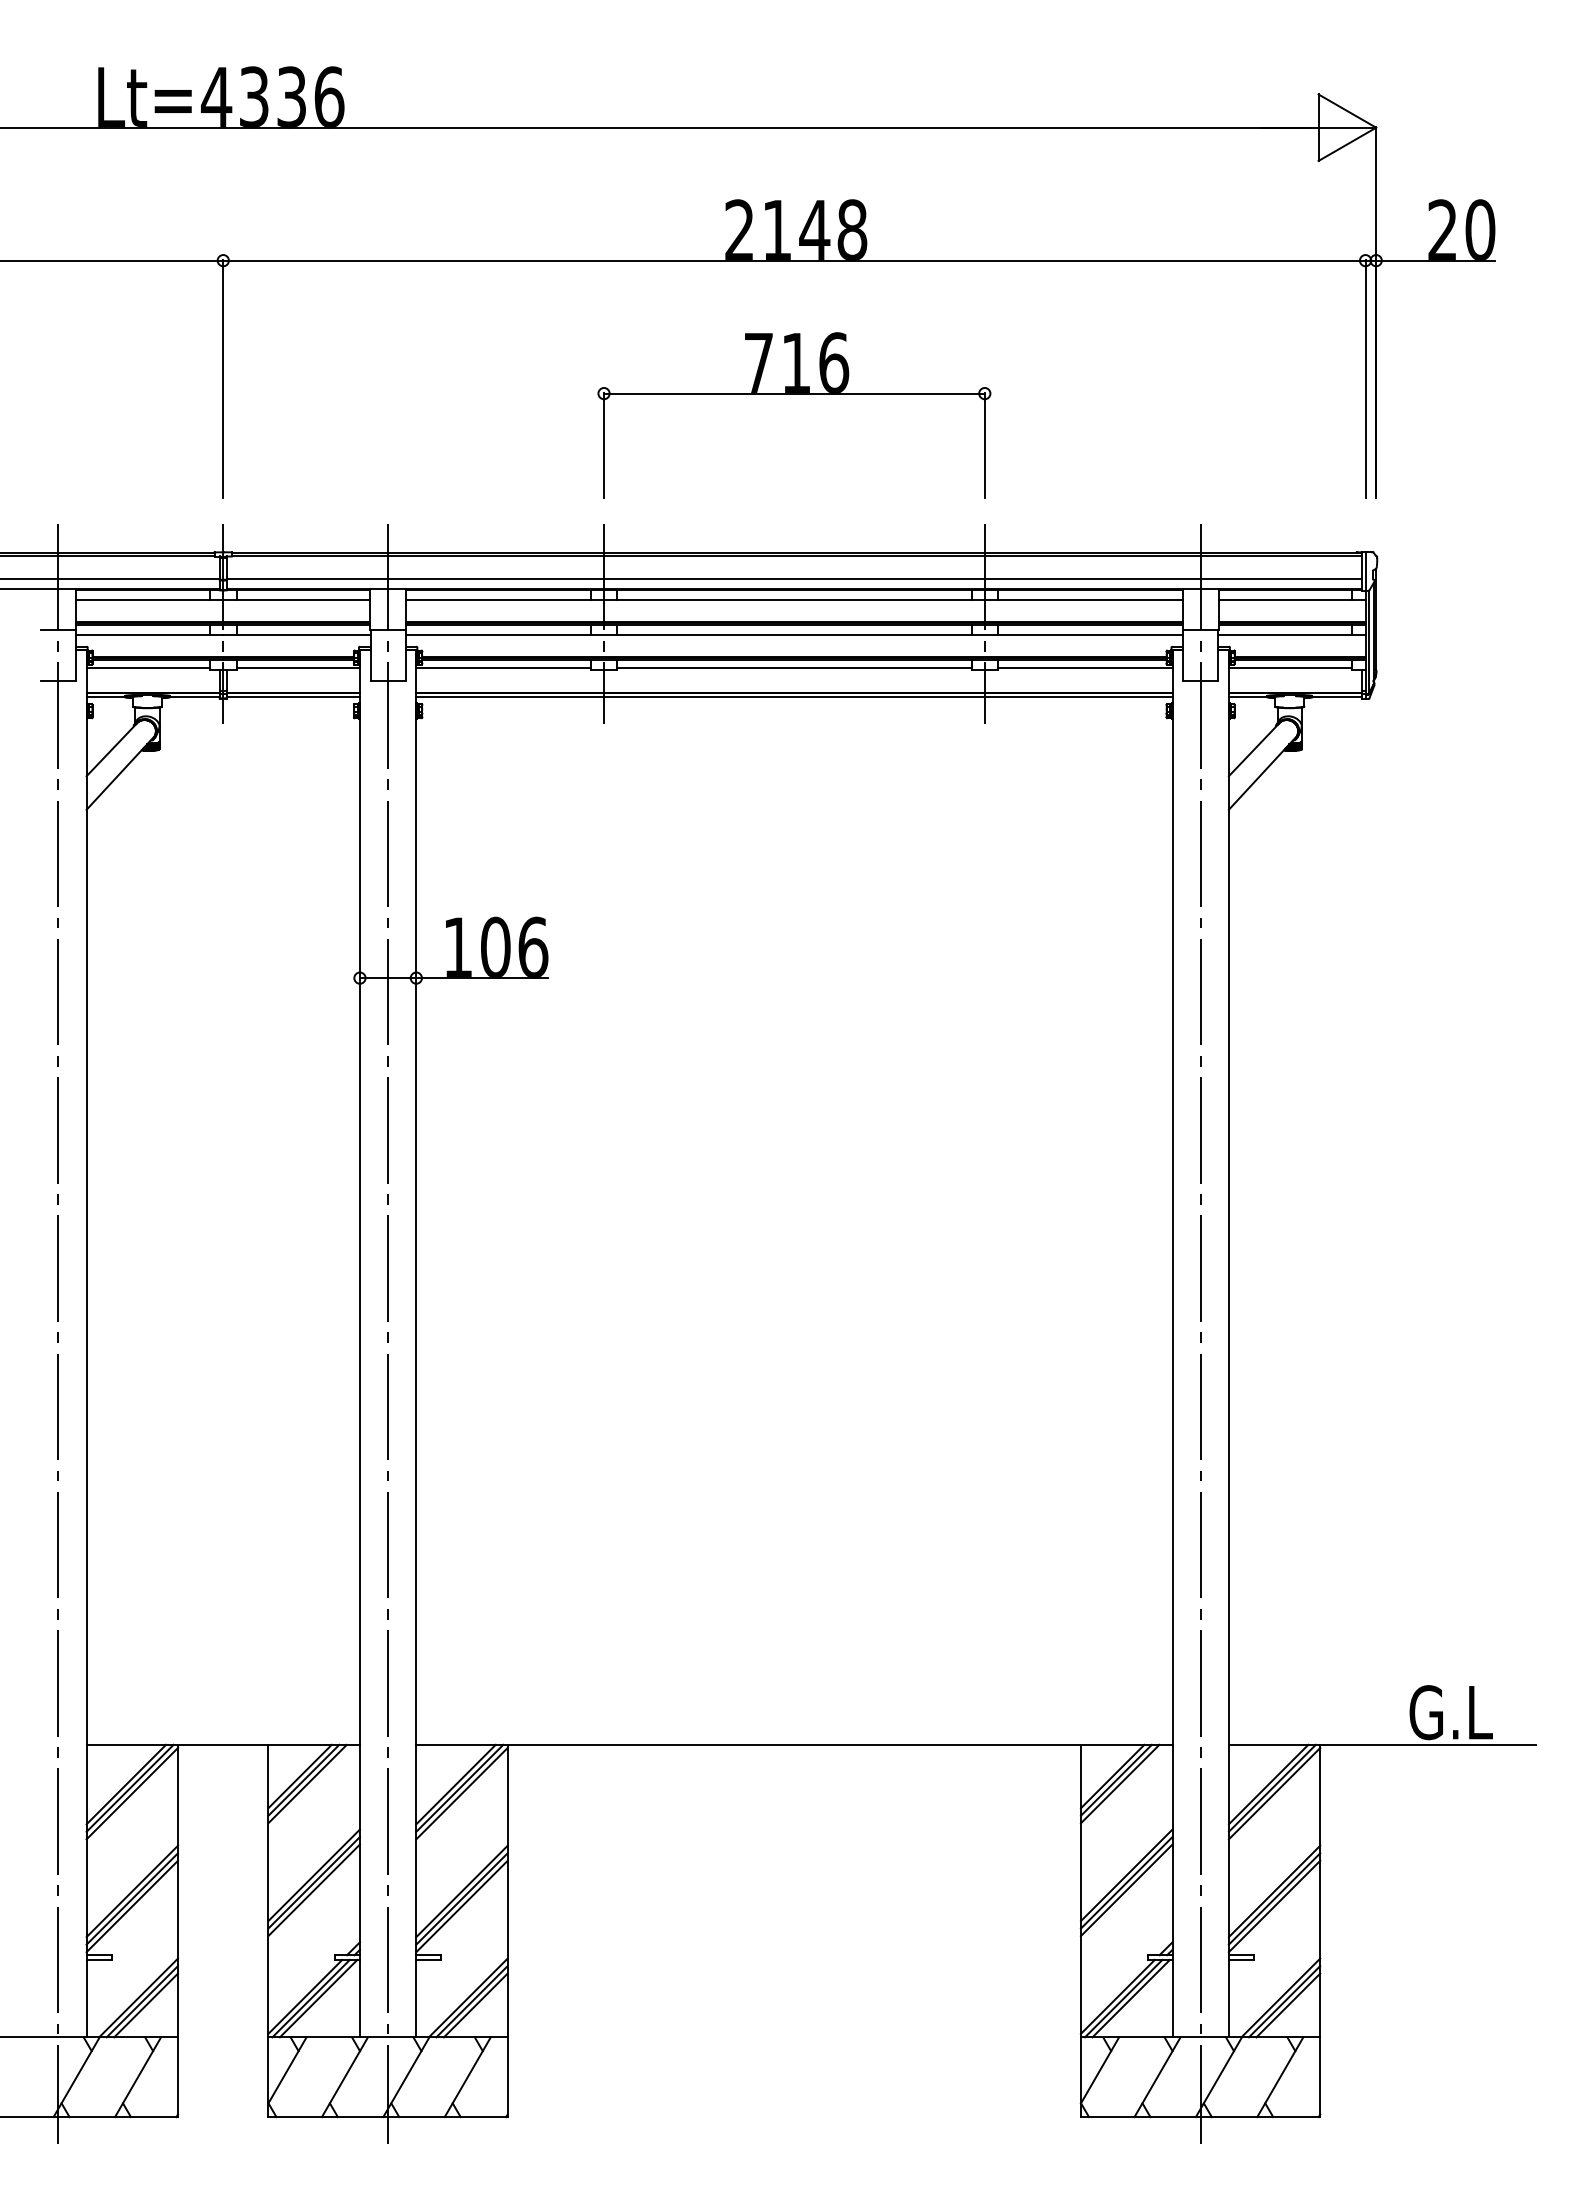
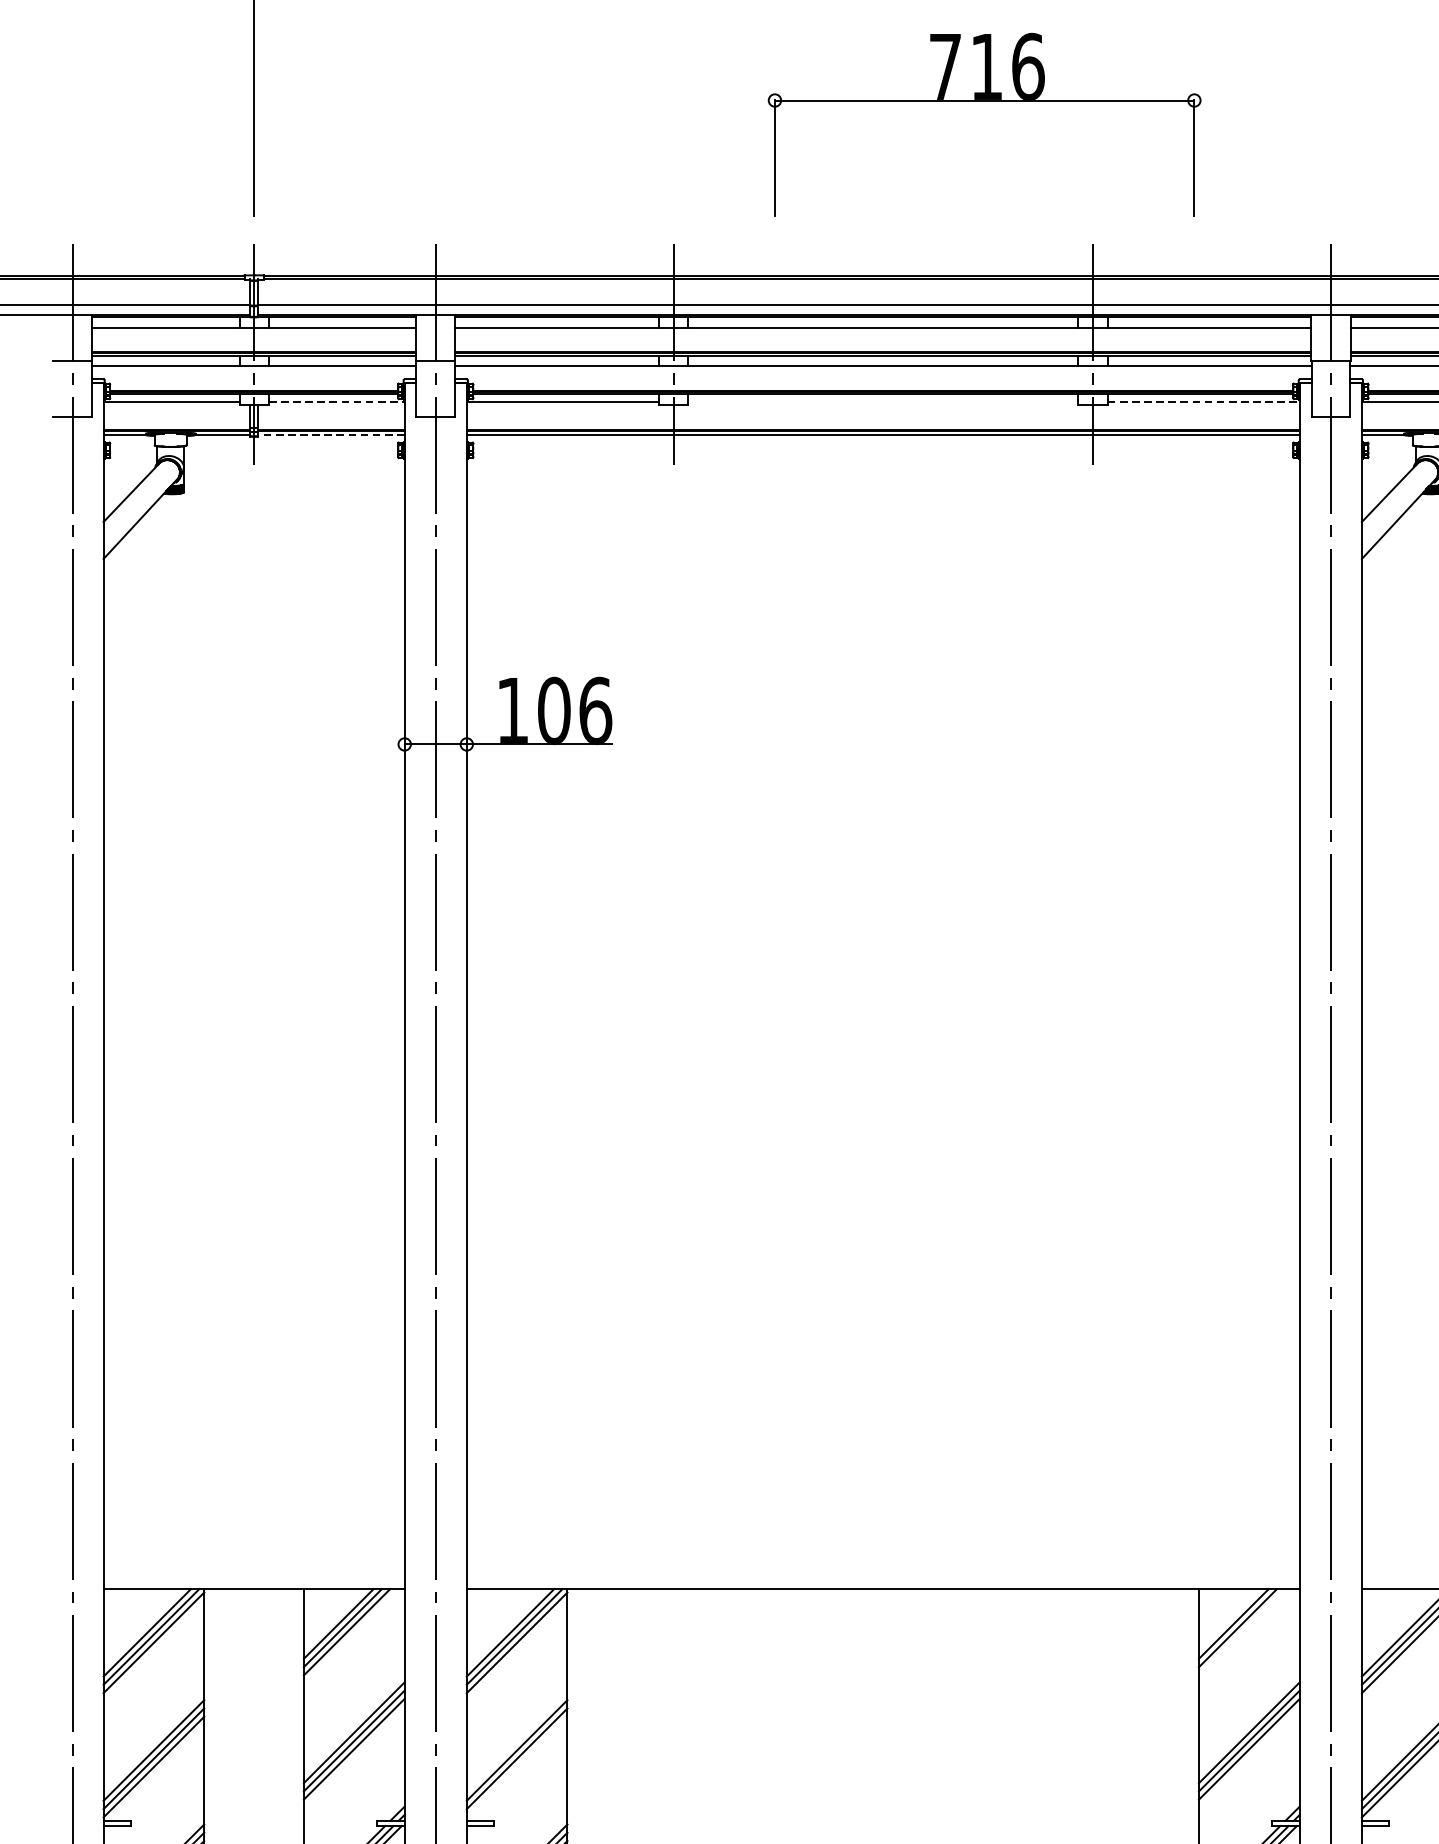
part: (794, 394) -> (984, 101), moved
line: (298, 667) -> (337, 402), solid -> dashed
line: (794, 667) -> (883, 402), removed
line: (1085, 667) -> (1203, 402), solid -> dashed
line: (293, 697) -> (331, 435), solid -> dashed
line: (1119, 1783) -> (1241, 1631), removed
line: (461, 1906) -> (516, 1767), removed

